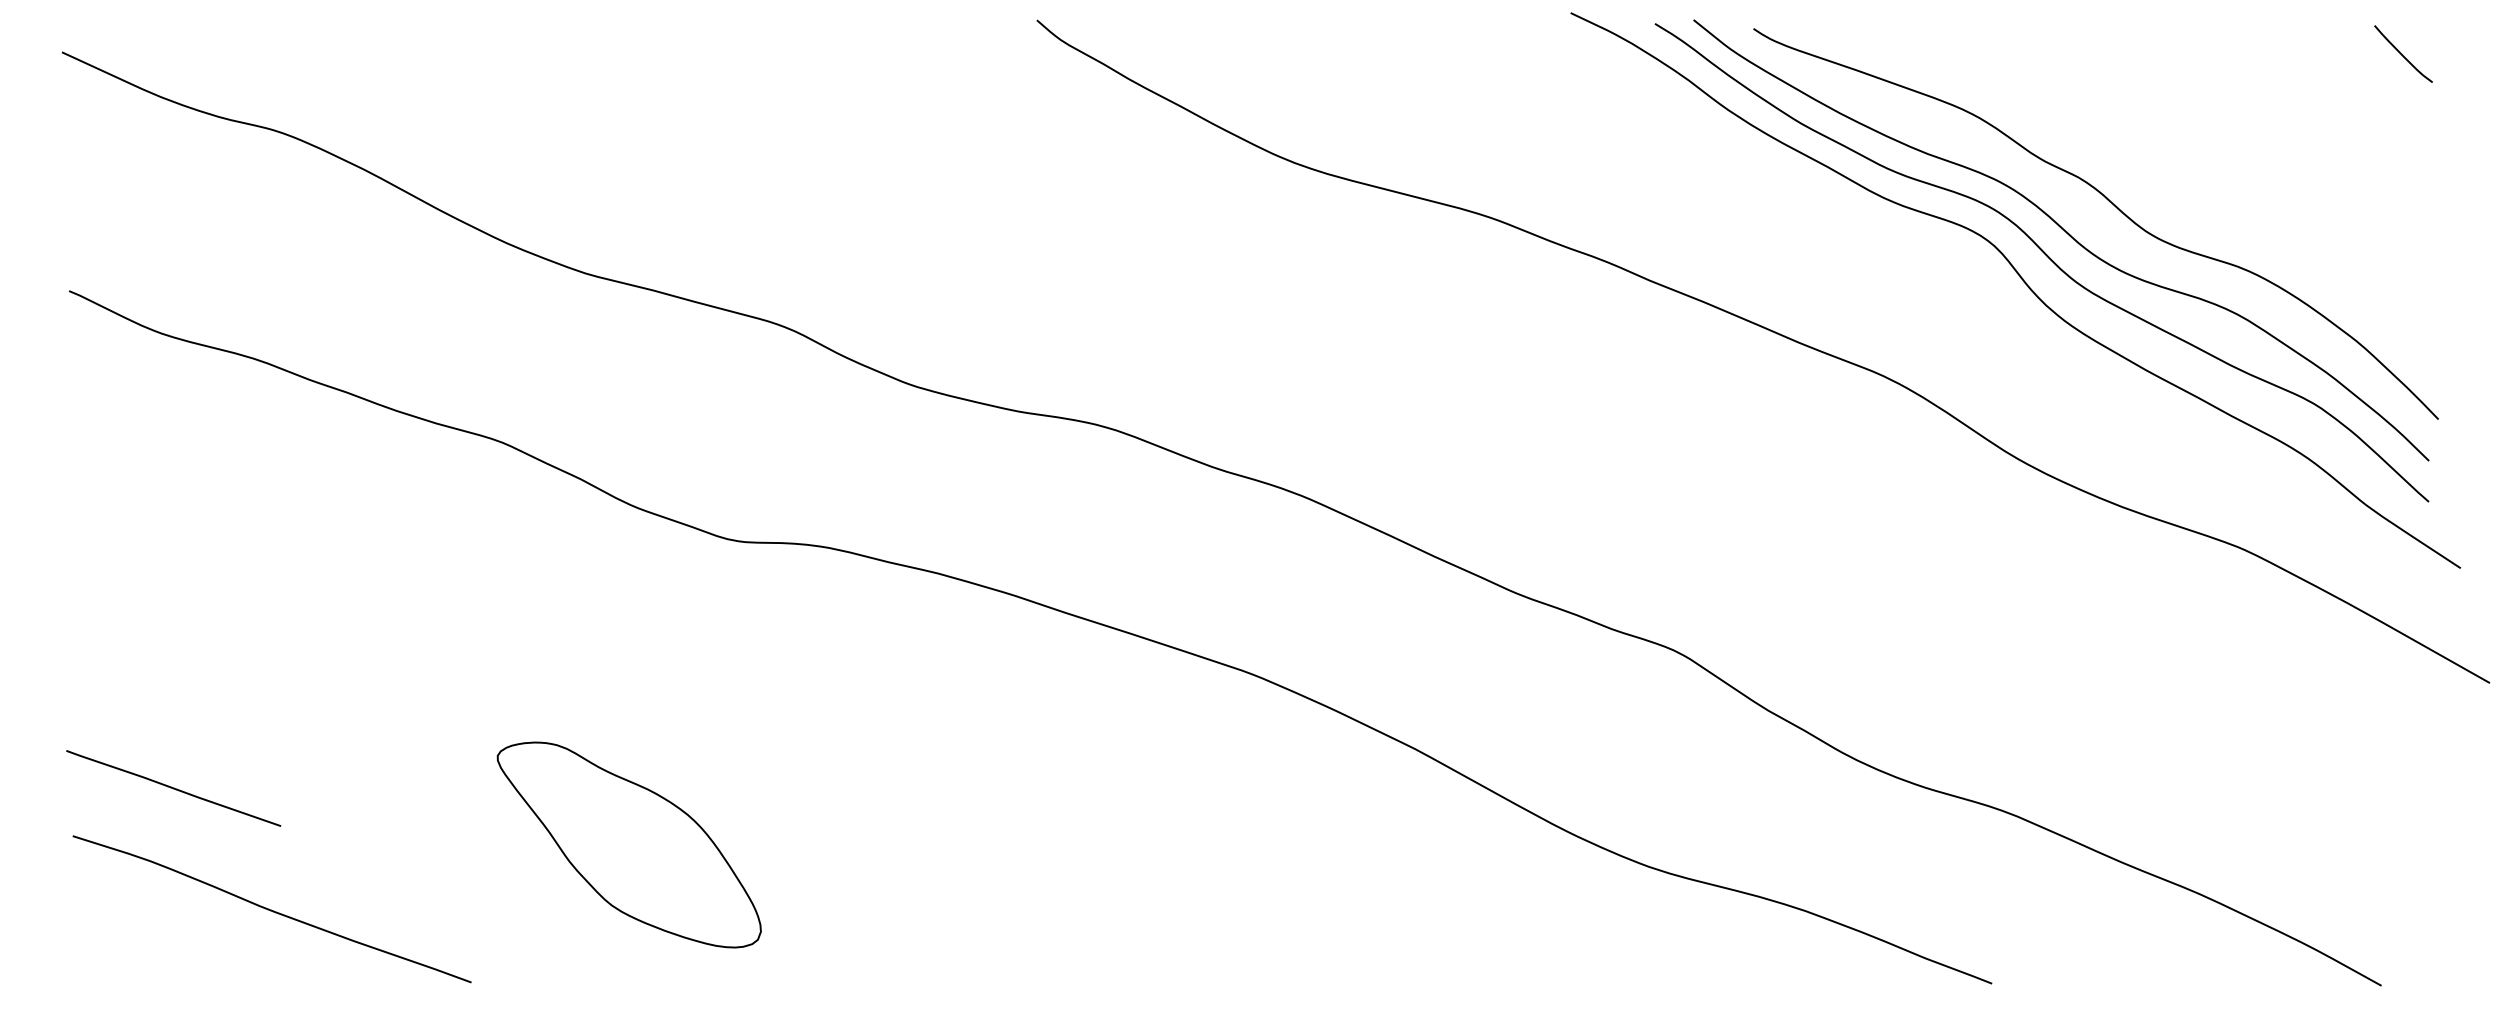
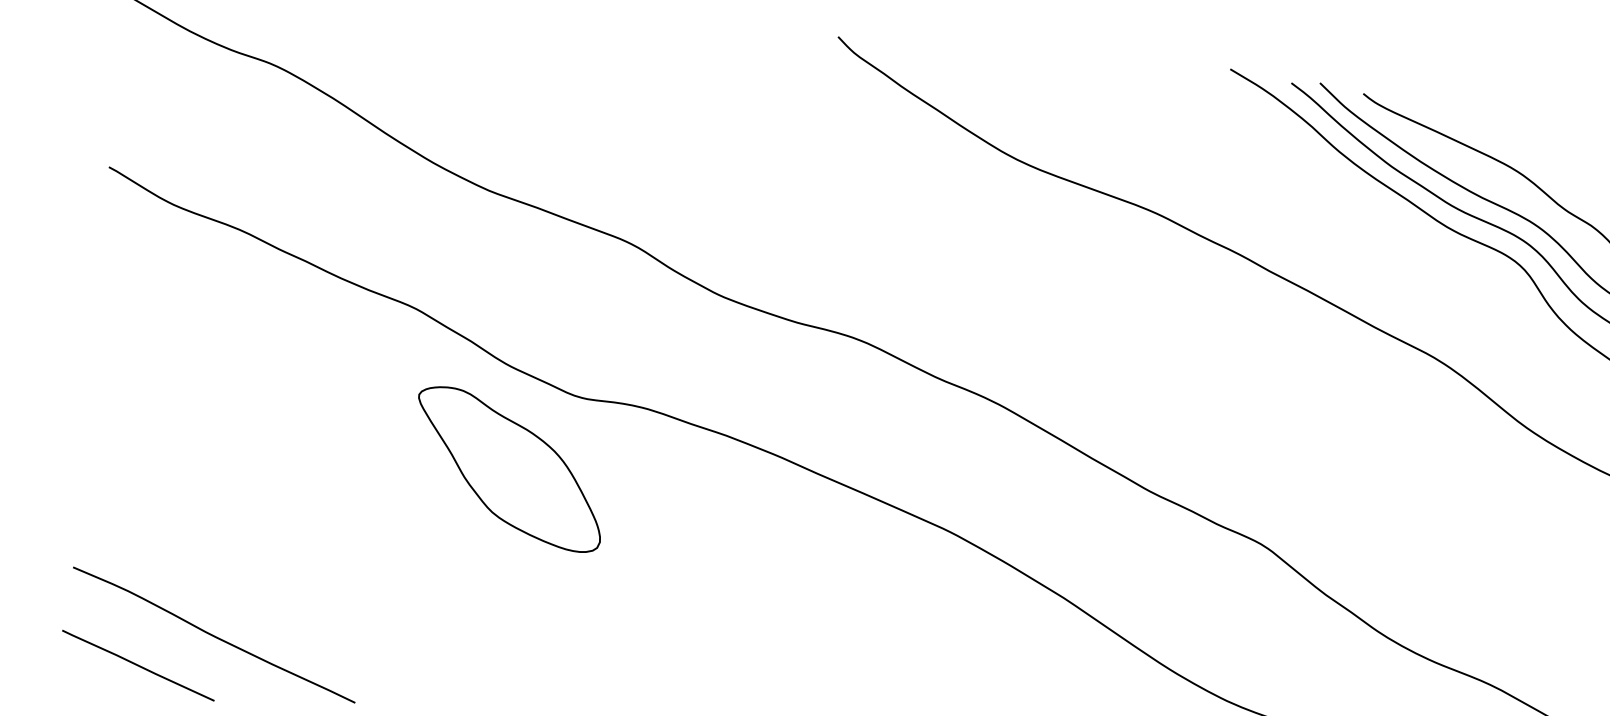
line: (173, 788) -> (138, 665), moved
part: (628, 844) -> (508, 468), moved

